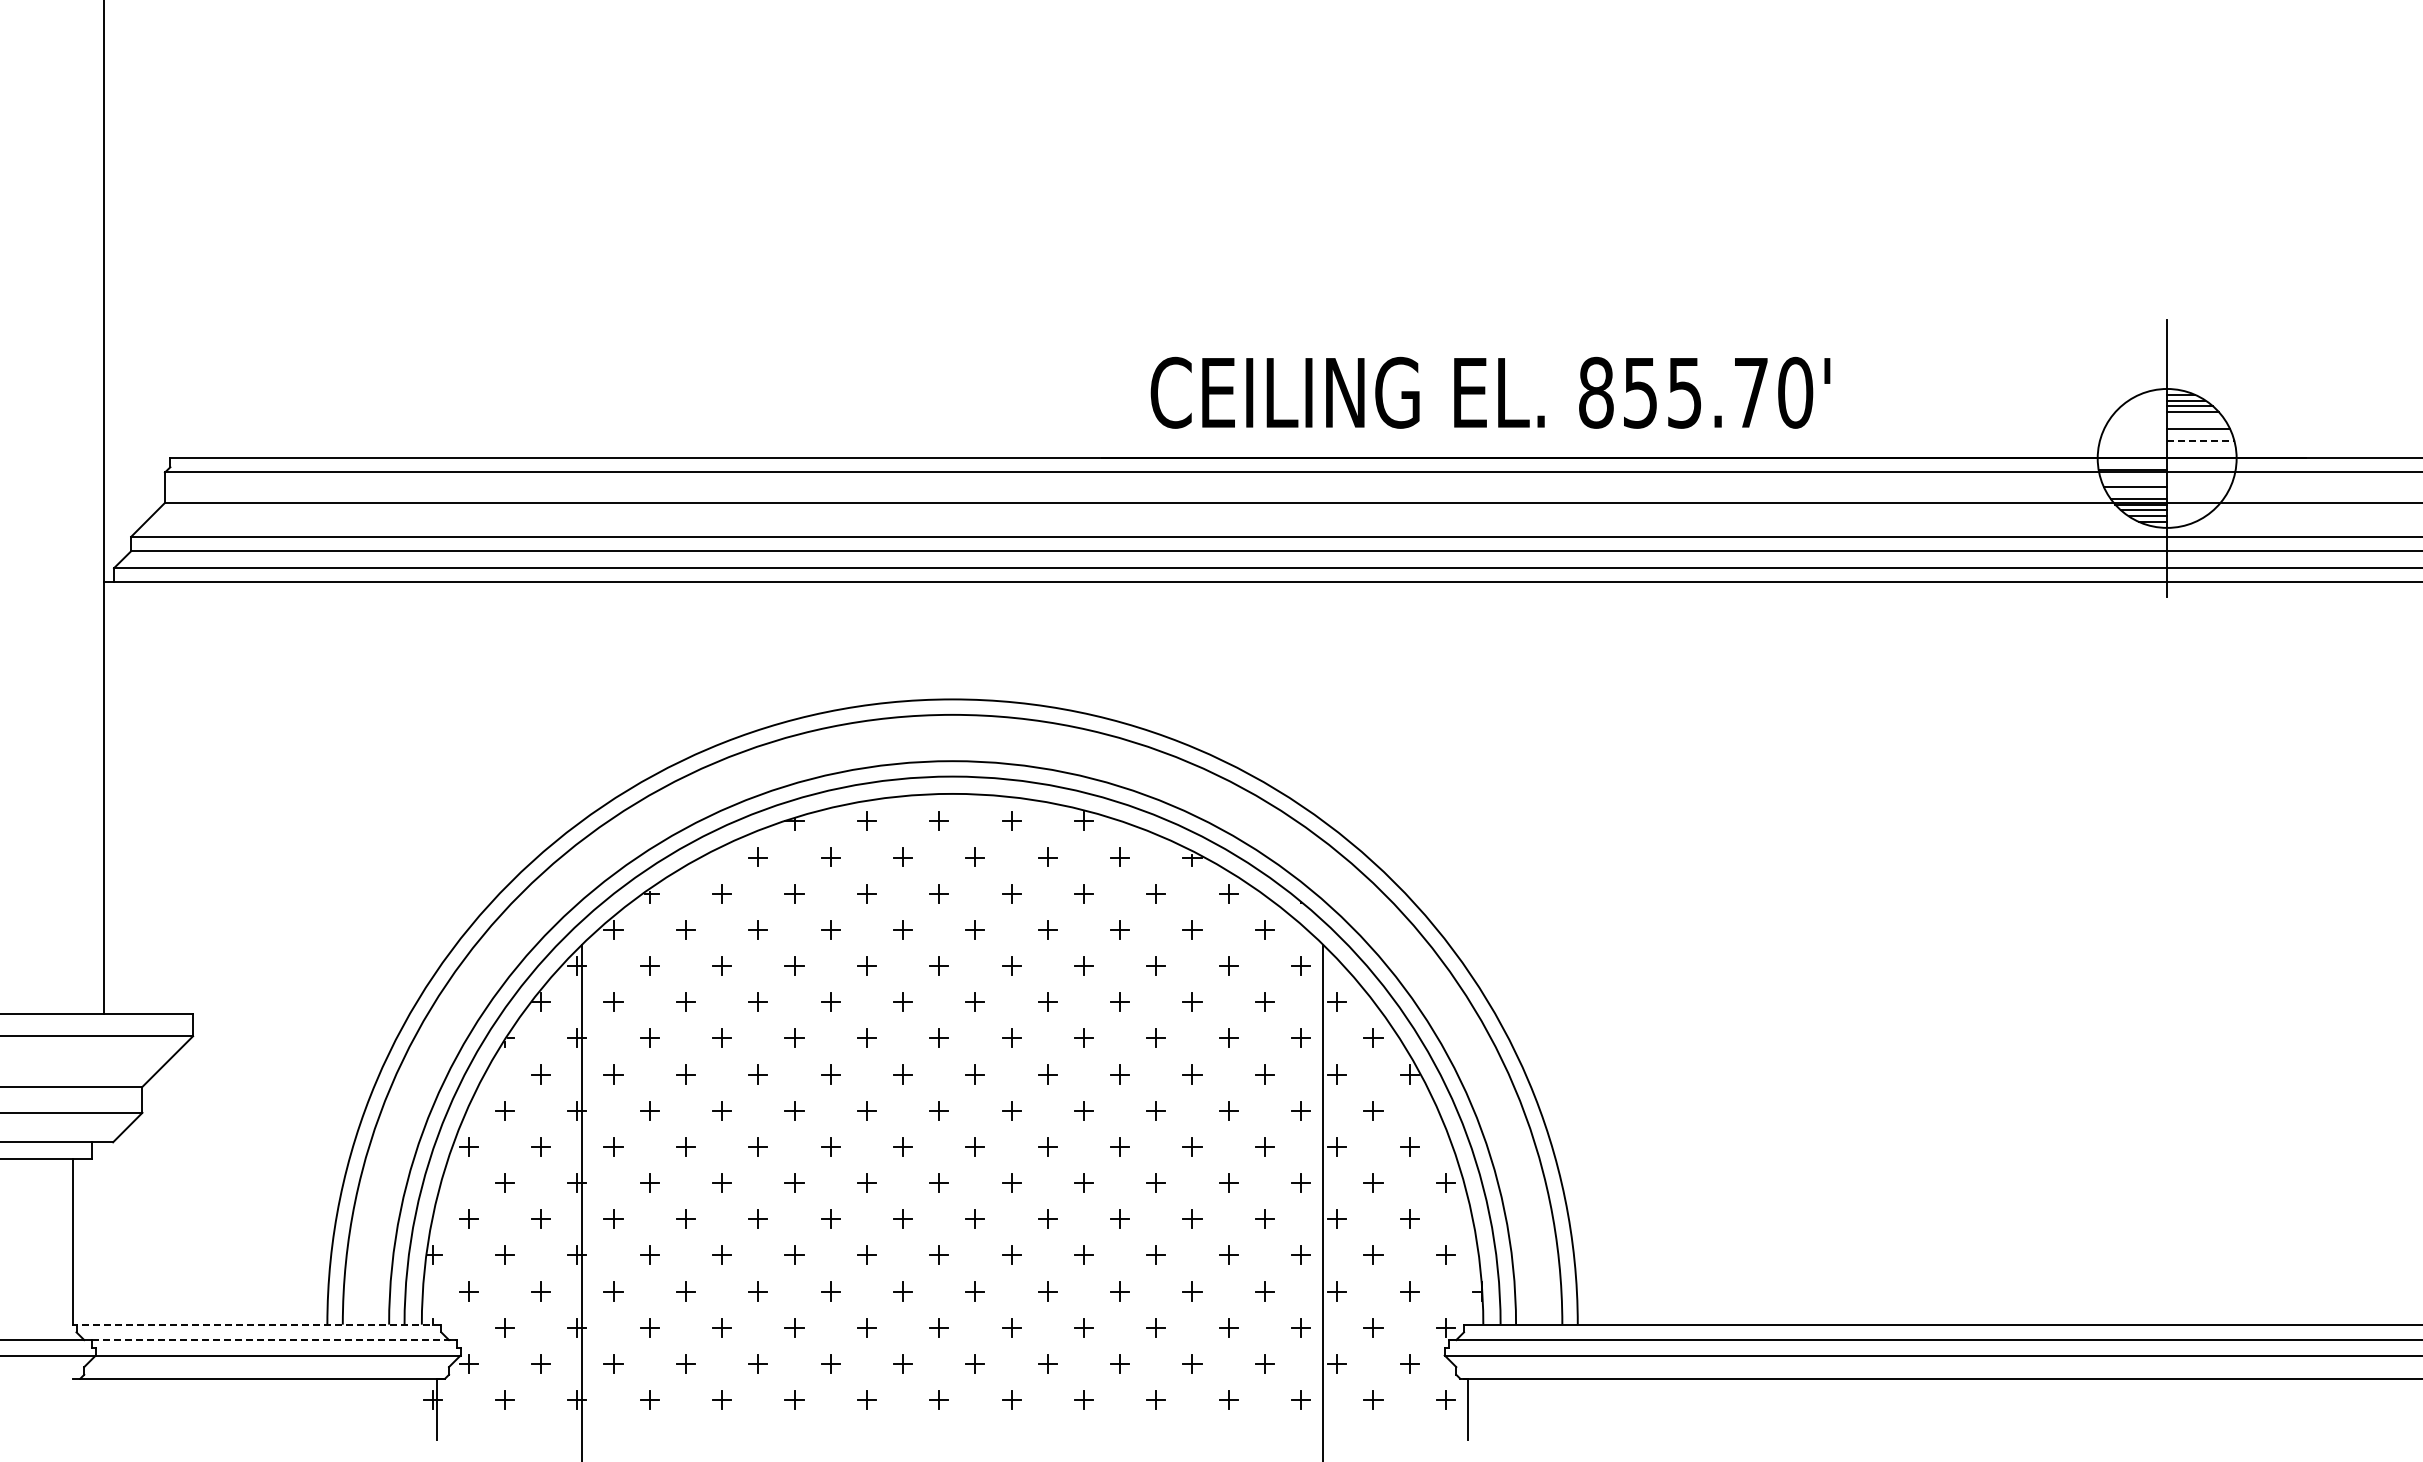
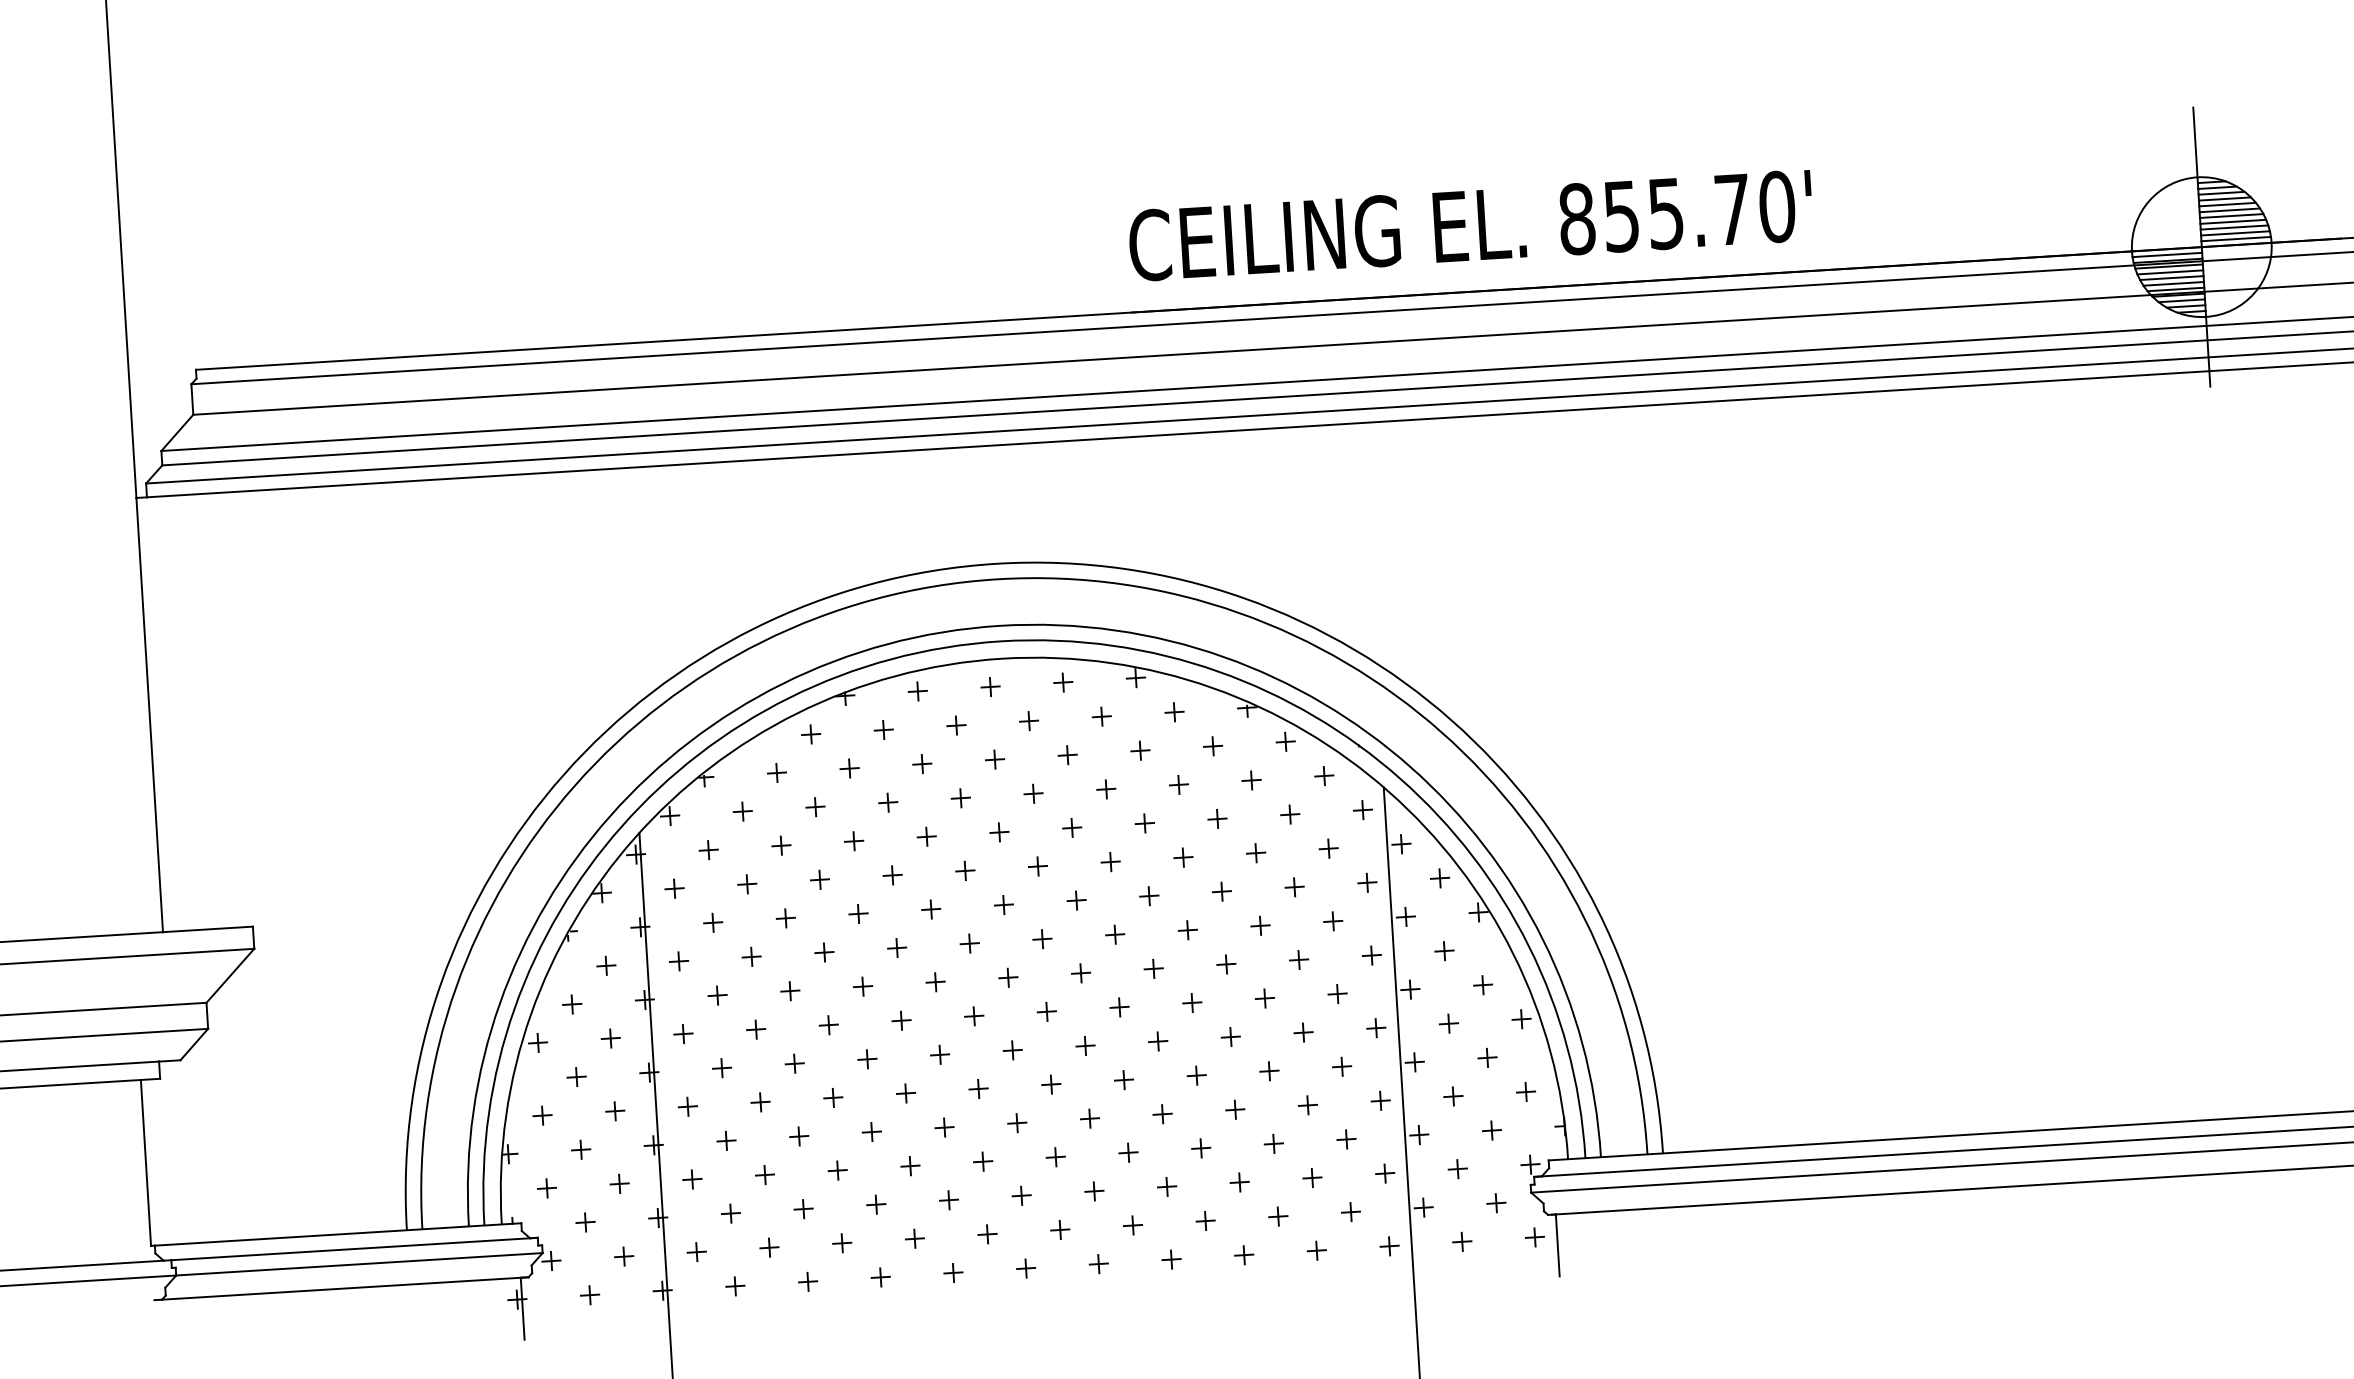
text: (1490, 392) -> (1470, 225), moved
line: (2195, 417) -> (2227, 204), added
line: (2197, 423) -> (2230, 210), added
line: (2199, 435) -> (2232, 222), added
line: (2200, 441) -> (2234, 228), dashed -> solid
line: (2201, 446) -> (2235, 233), added
line: (2201, 452) -> (2235, 239), added
line: (2132, 464) -> (2167, 255), added
line: (2133, 475) -> (2169, 266), added
line: (2134, 481) -> (2170, 272), added
line: (2136, 493) -> (2173, 284), added
line: (258, 1324) -> (337, 1234), dashed -> solid
line: (274, 1340) -> (354, 1249), dashed -> solid

